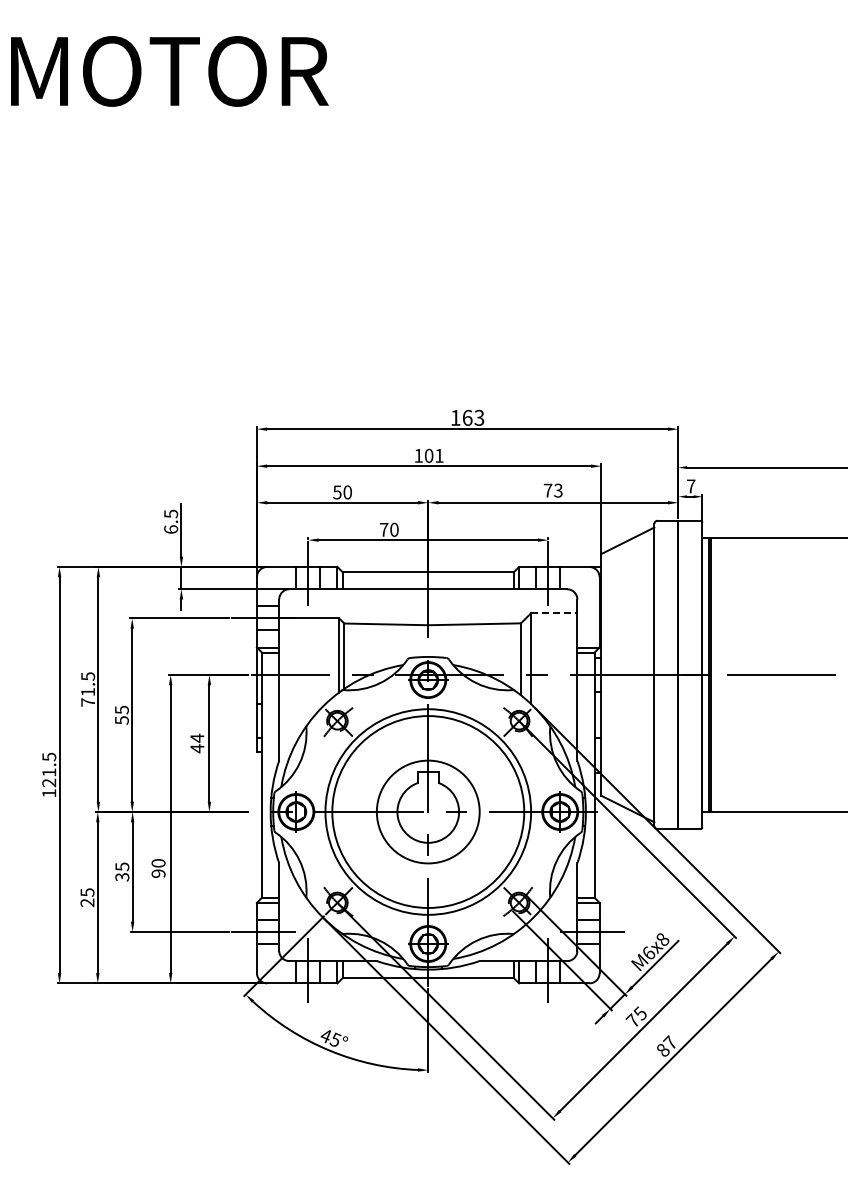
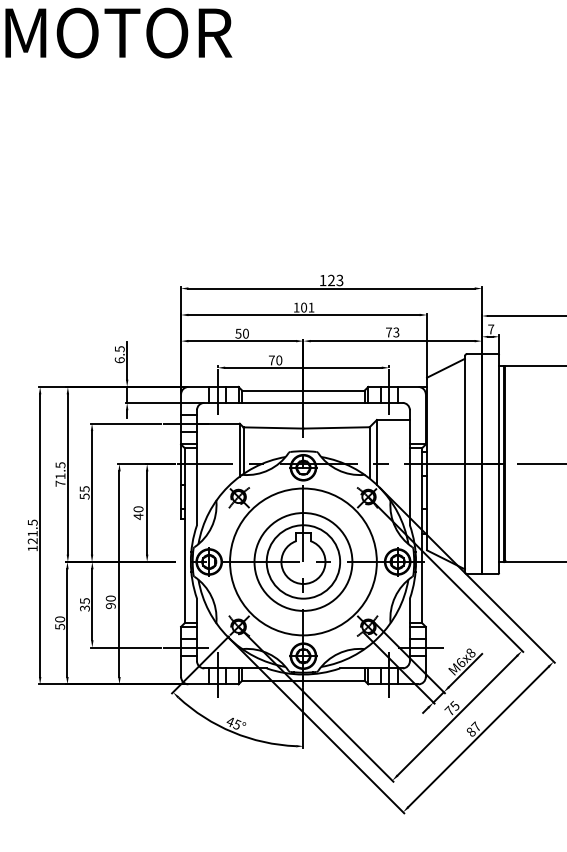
text: (467, 417) -> (331, 280), 163 -> 123
line: (554, 613) -> (393, 420), dashed -> solid
text: (197, 737) -> (138, 508), 44 -> 40
circle: (427, 811) -> (302, 561), size x0.71
text: (87, 897) -> (60, 623), 25 -> 50

